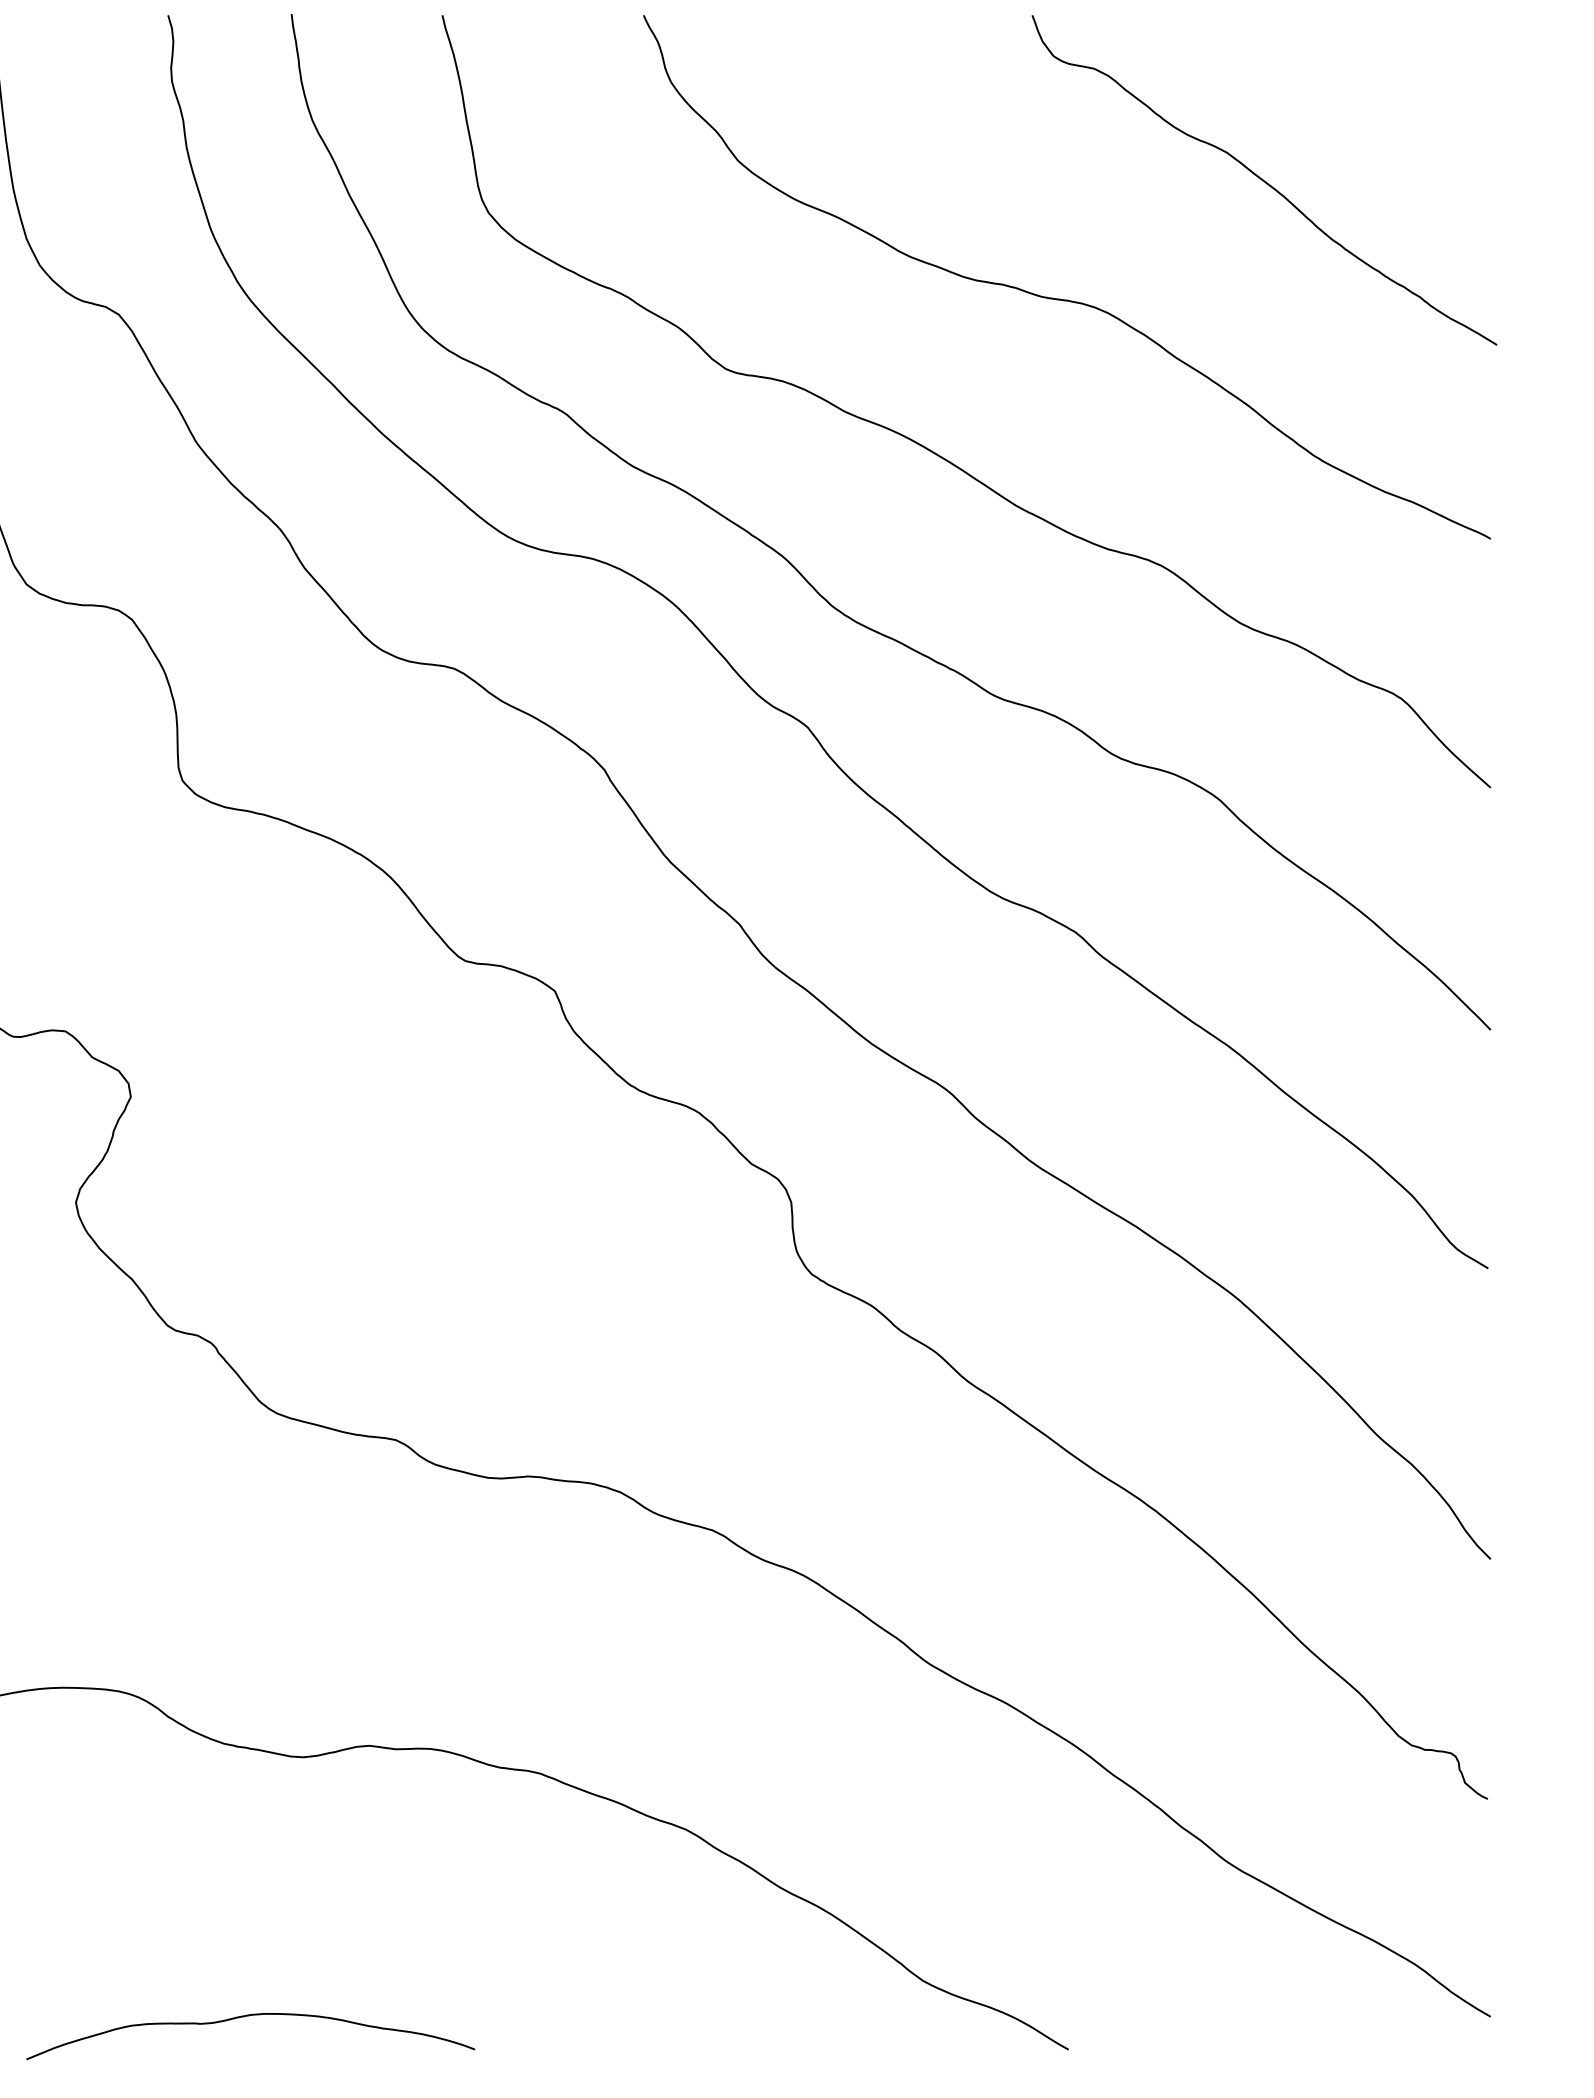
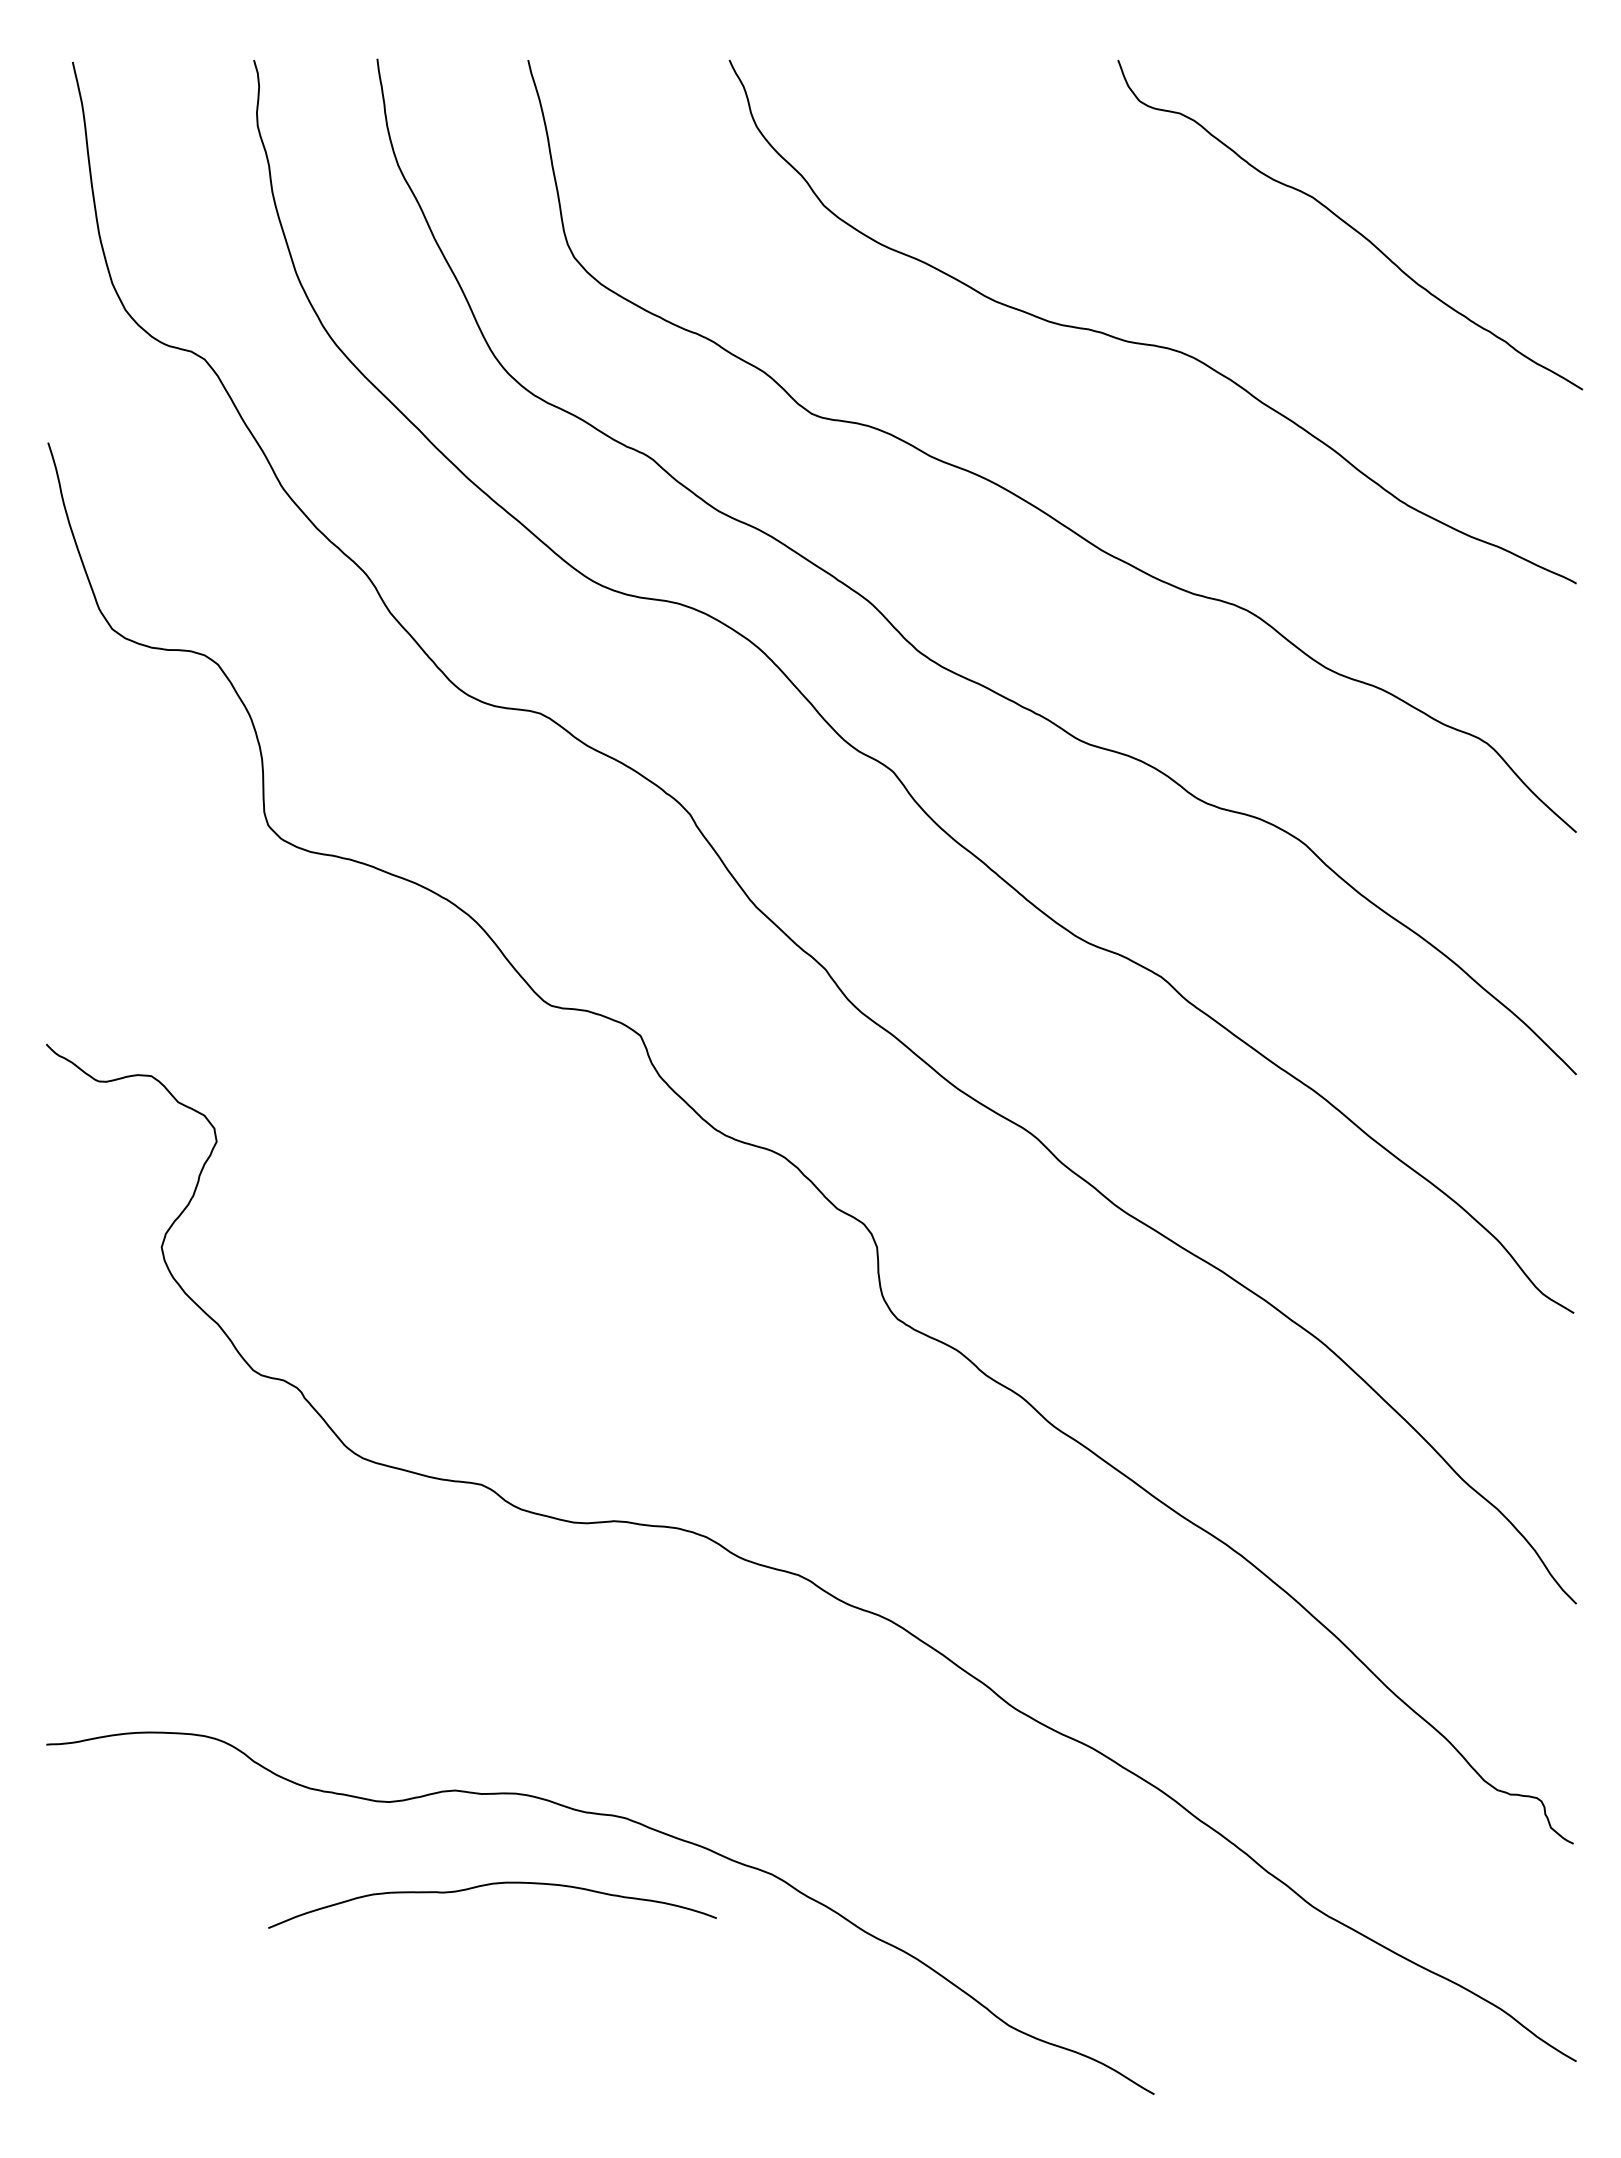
curve: (247, 2016) -> (489, 1885), moved

